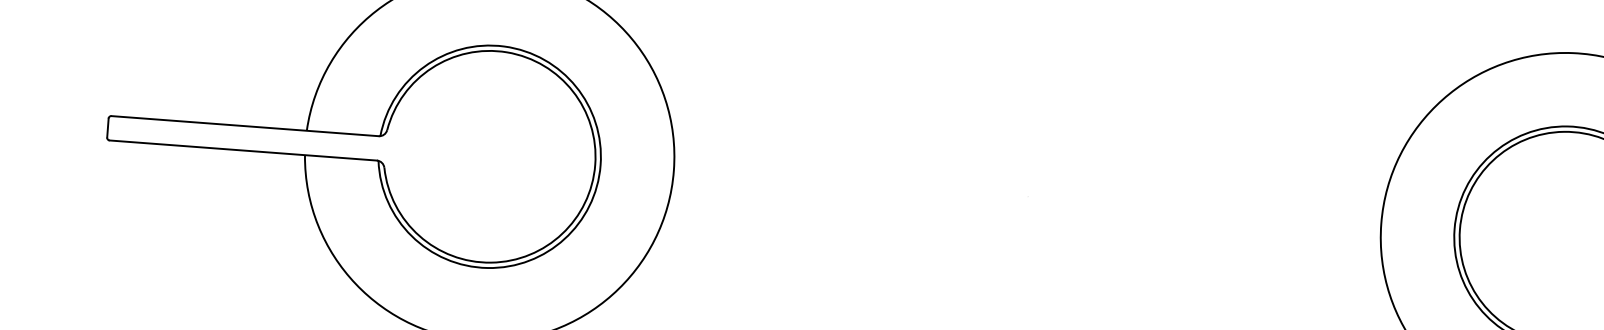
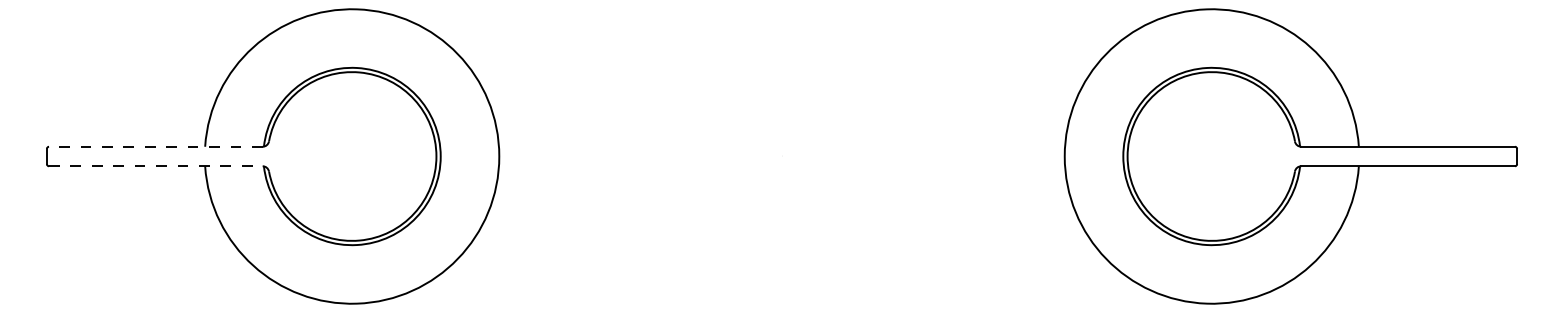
line: (244, 125) -> (155, 146), solid -> dashed
line: (242, 150) -> (155, 166), solid -> dashed

